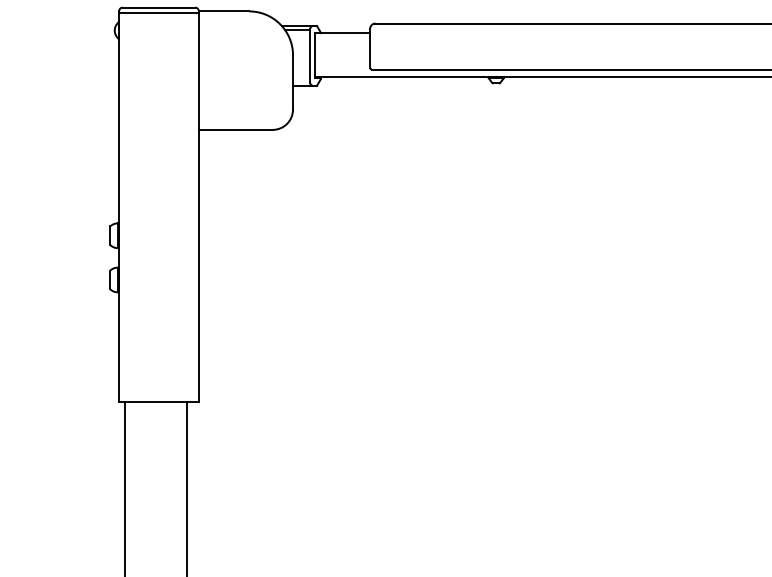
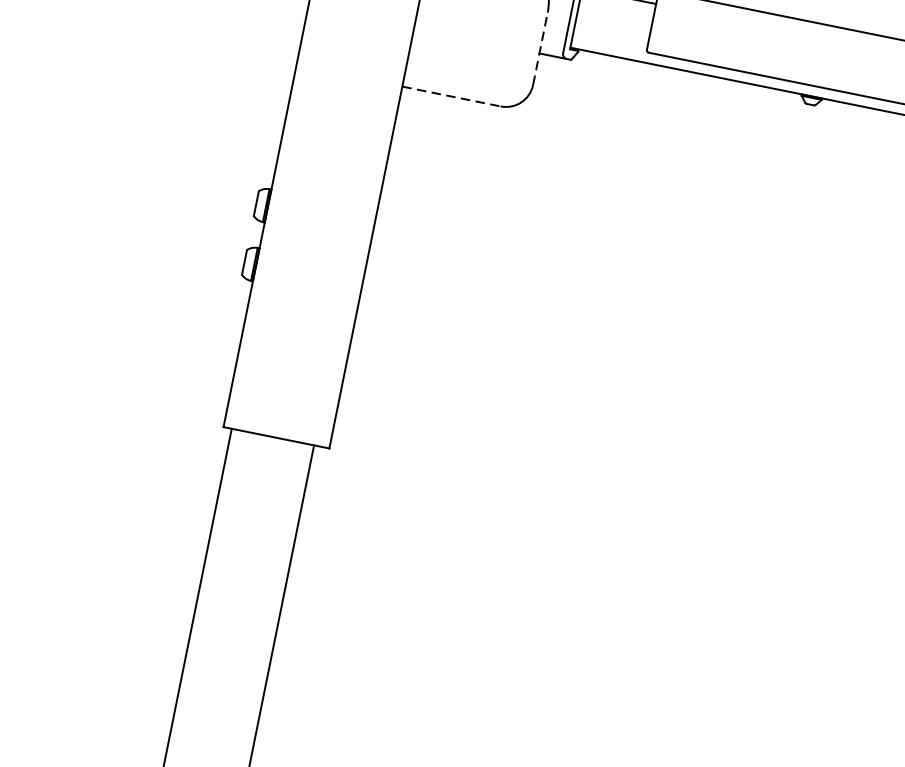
line: (293, 81) -> (541, 47), solid -> dashed
line: (235, 129) -> (451, 95), solid -> dashed

